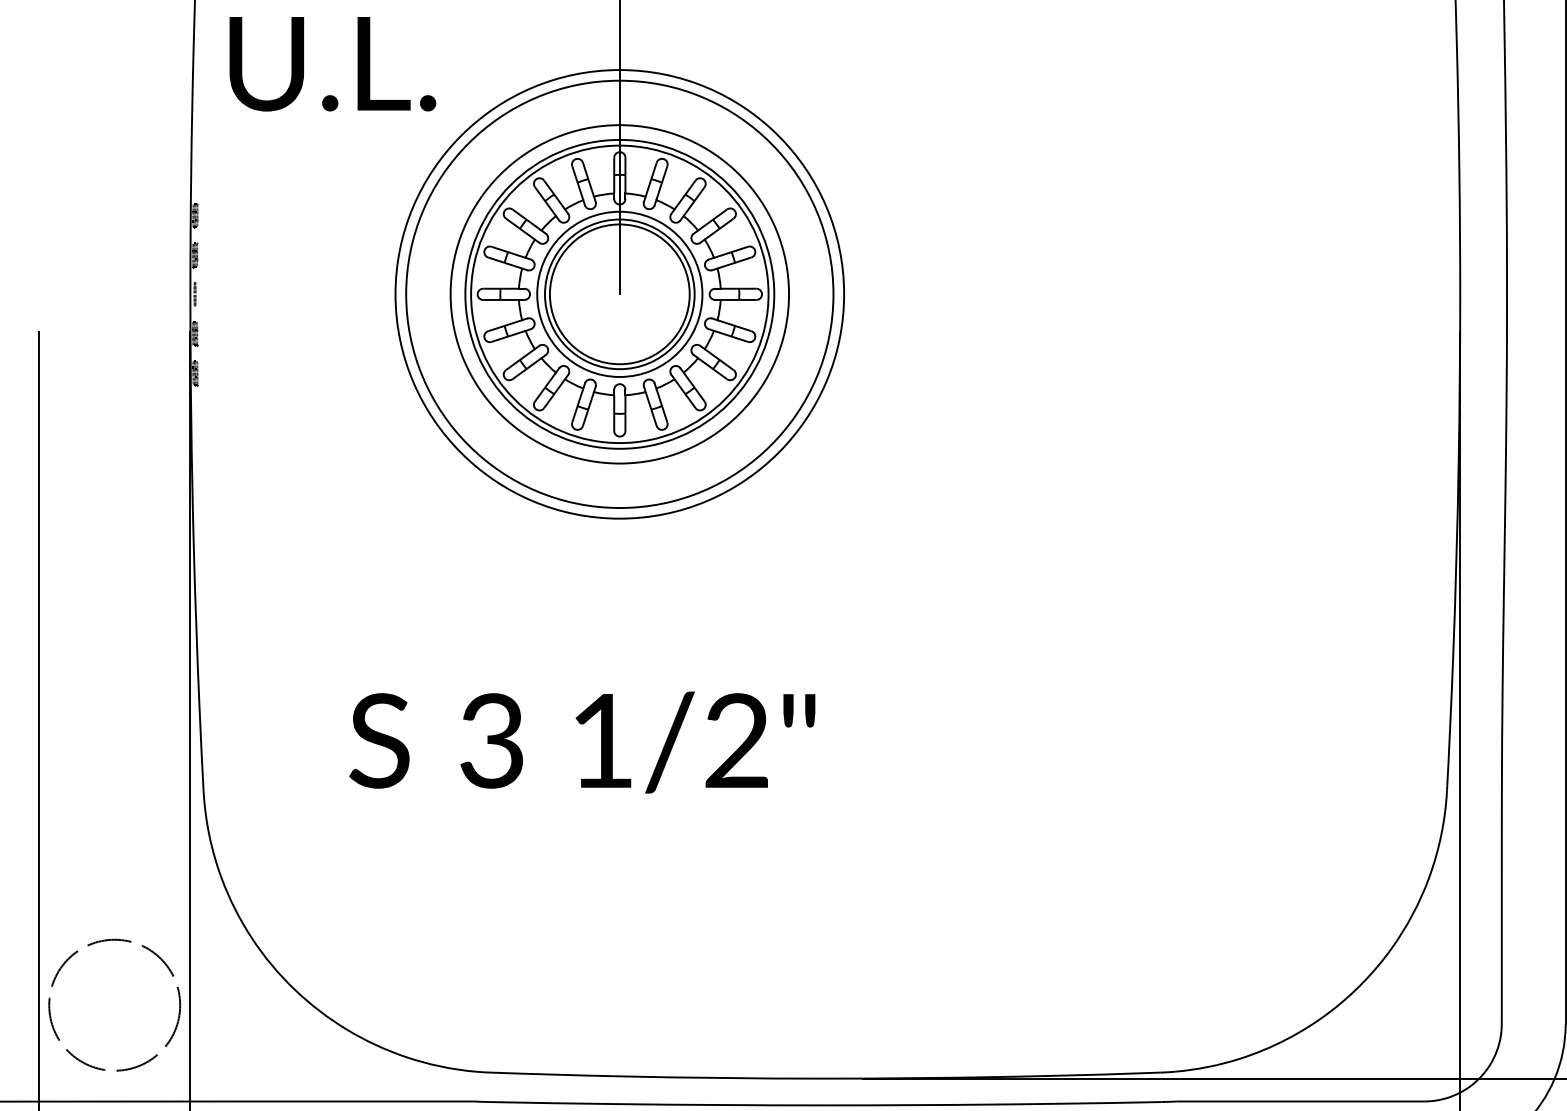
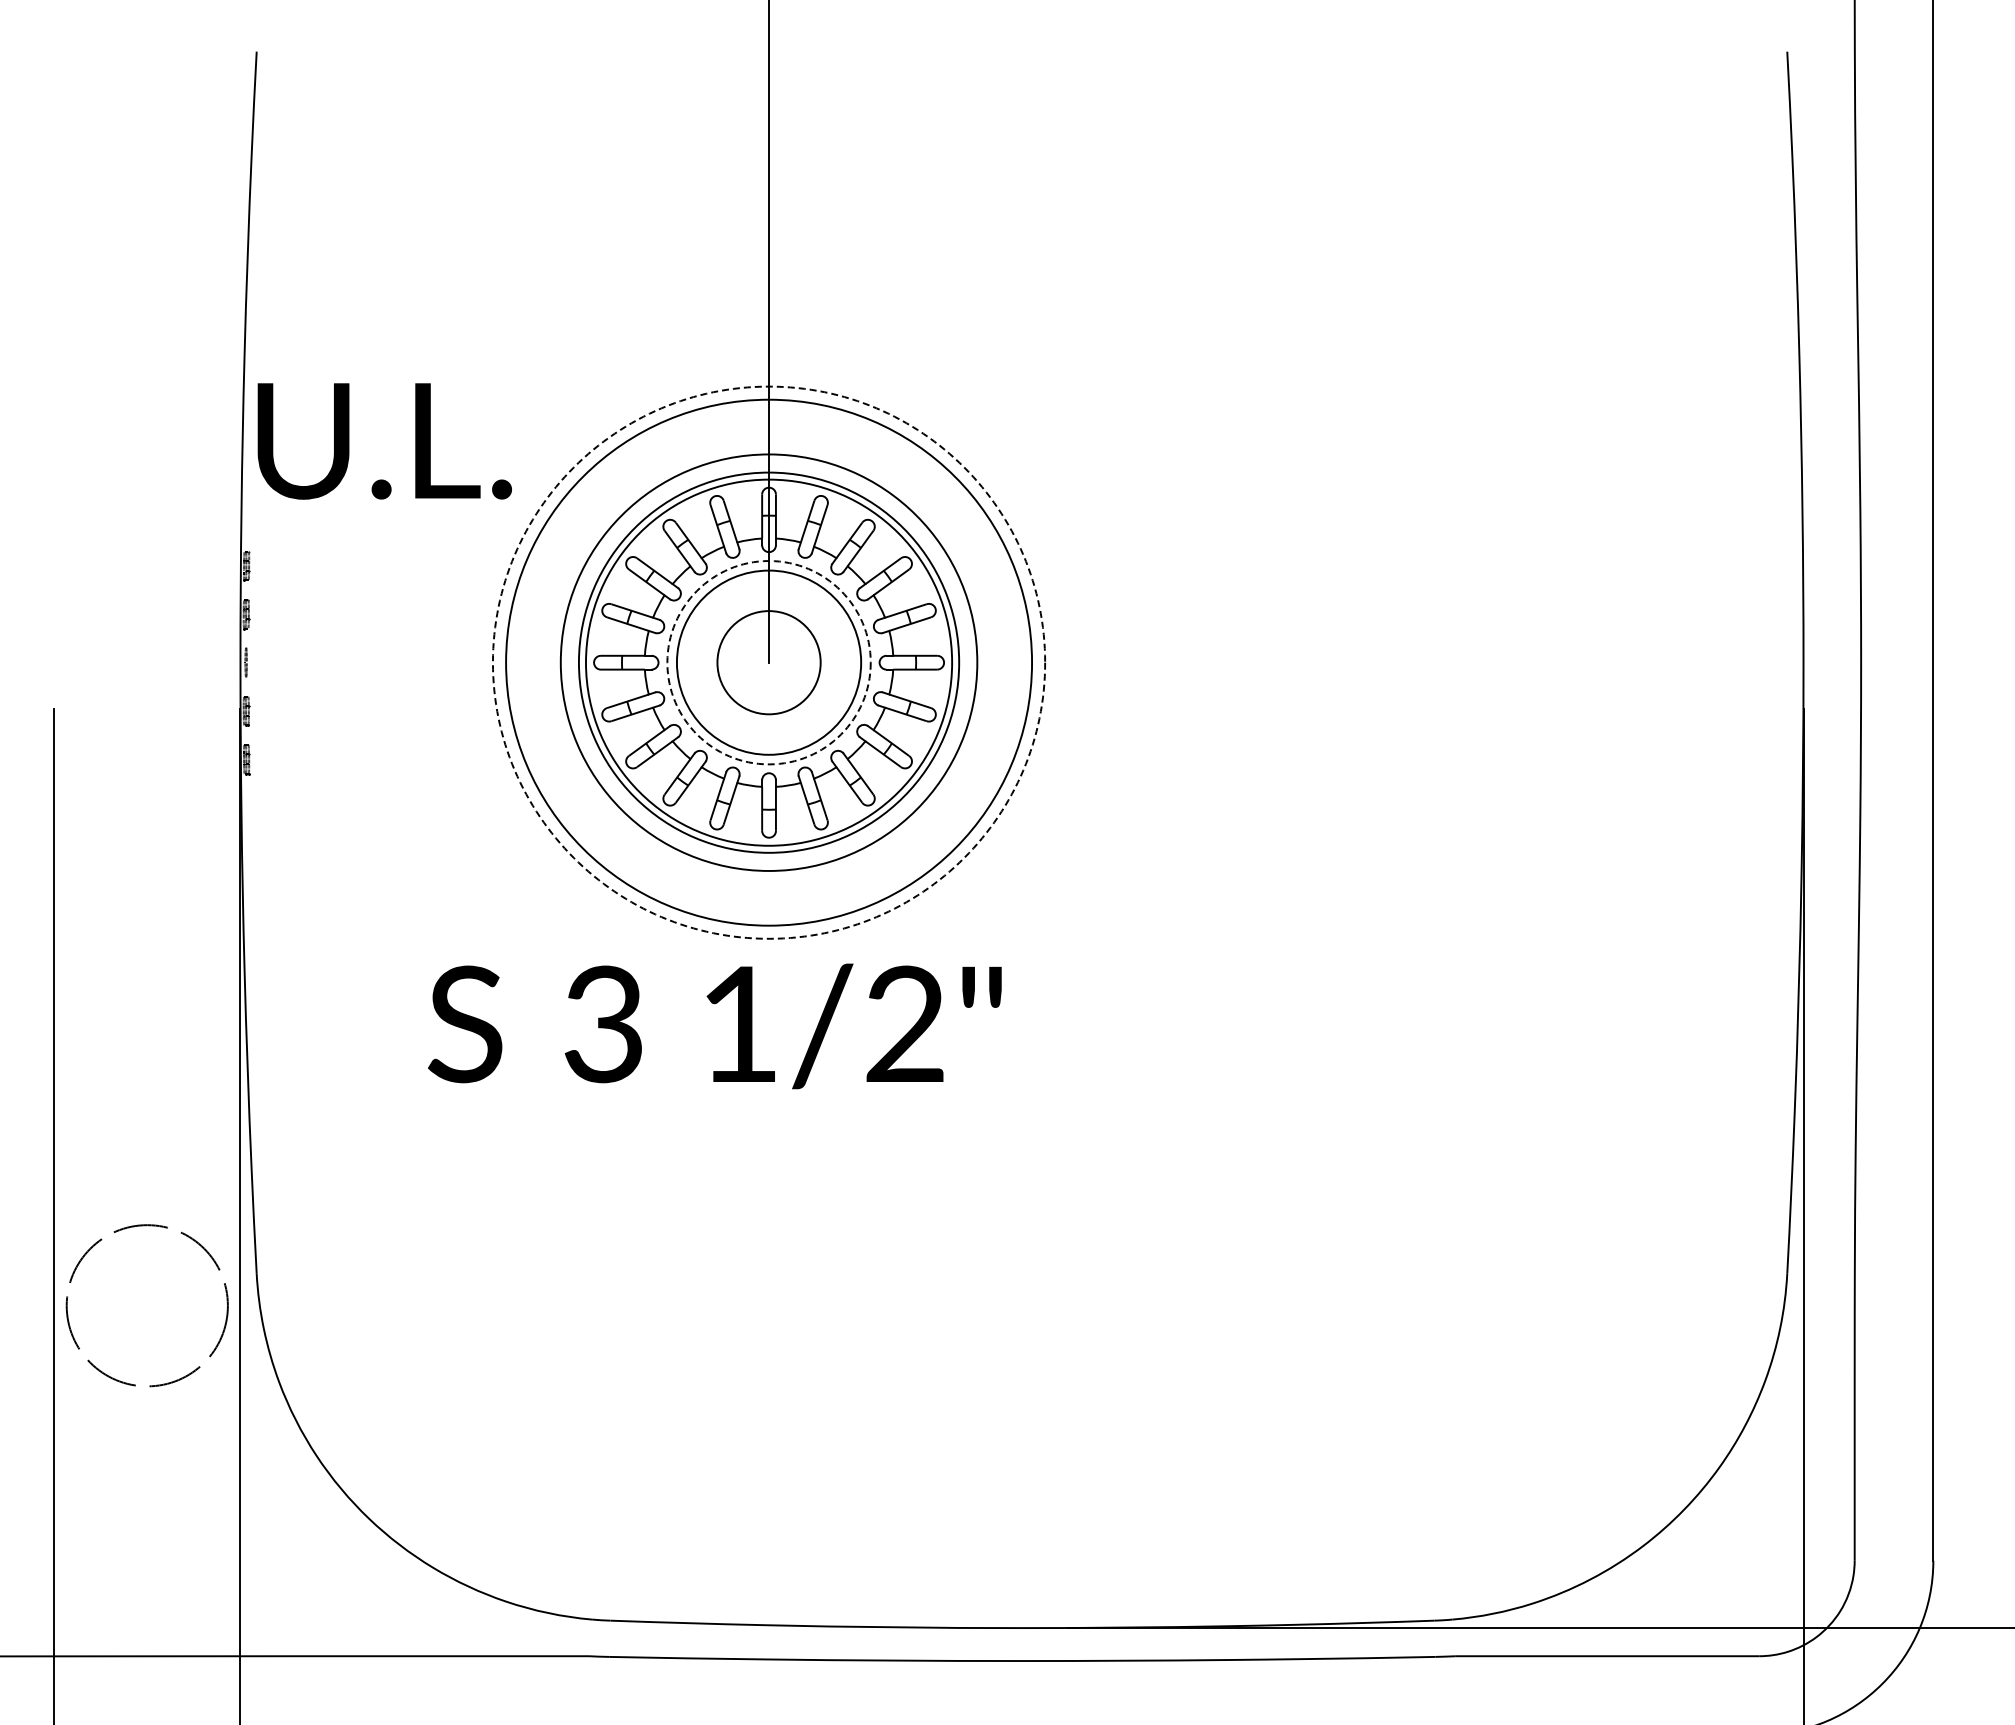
text: (332, 64) -> (384, 441), moved
circle: (619, 294) -> (768, 662), solid -> dashed
circle: (619, 294) -> (768, 662), solid -> dashed
circle: (620, 294) -> (769, 662), size x0.6
text: (582, 742) -> (714, 1026), moved
circle: (114, 1005) -> (146, 1305), moved

